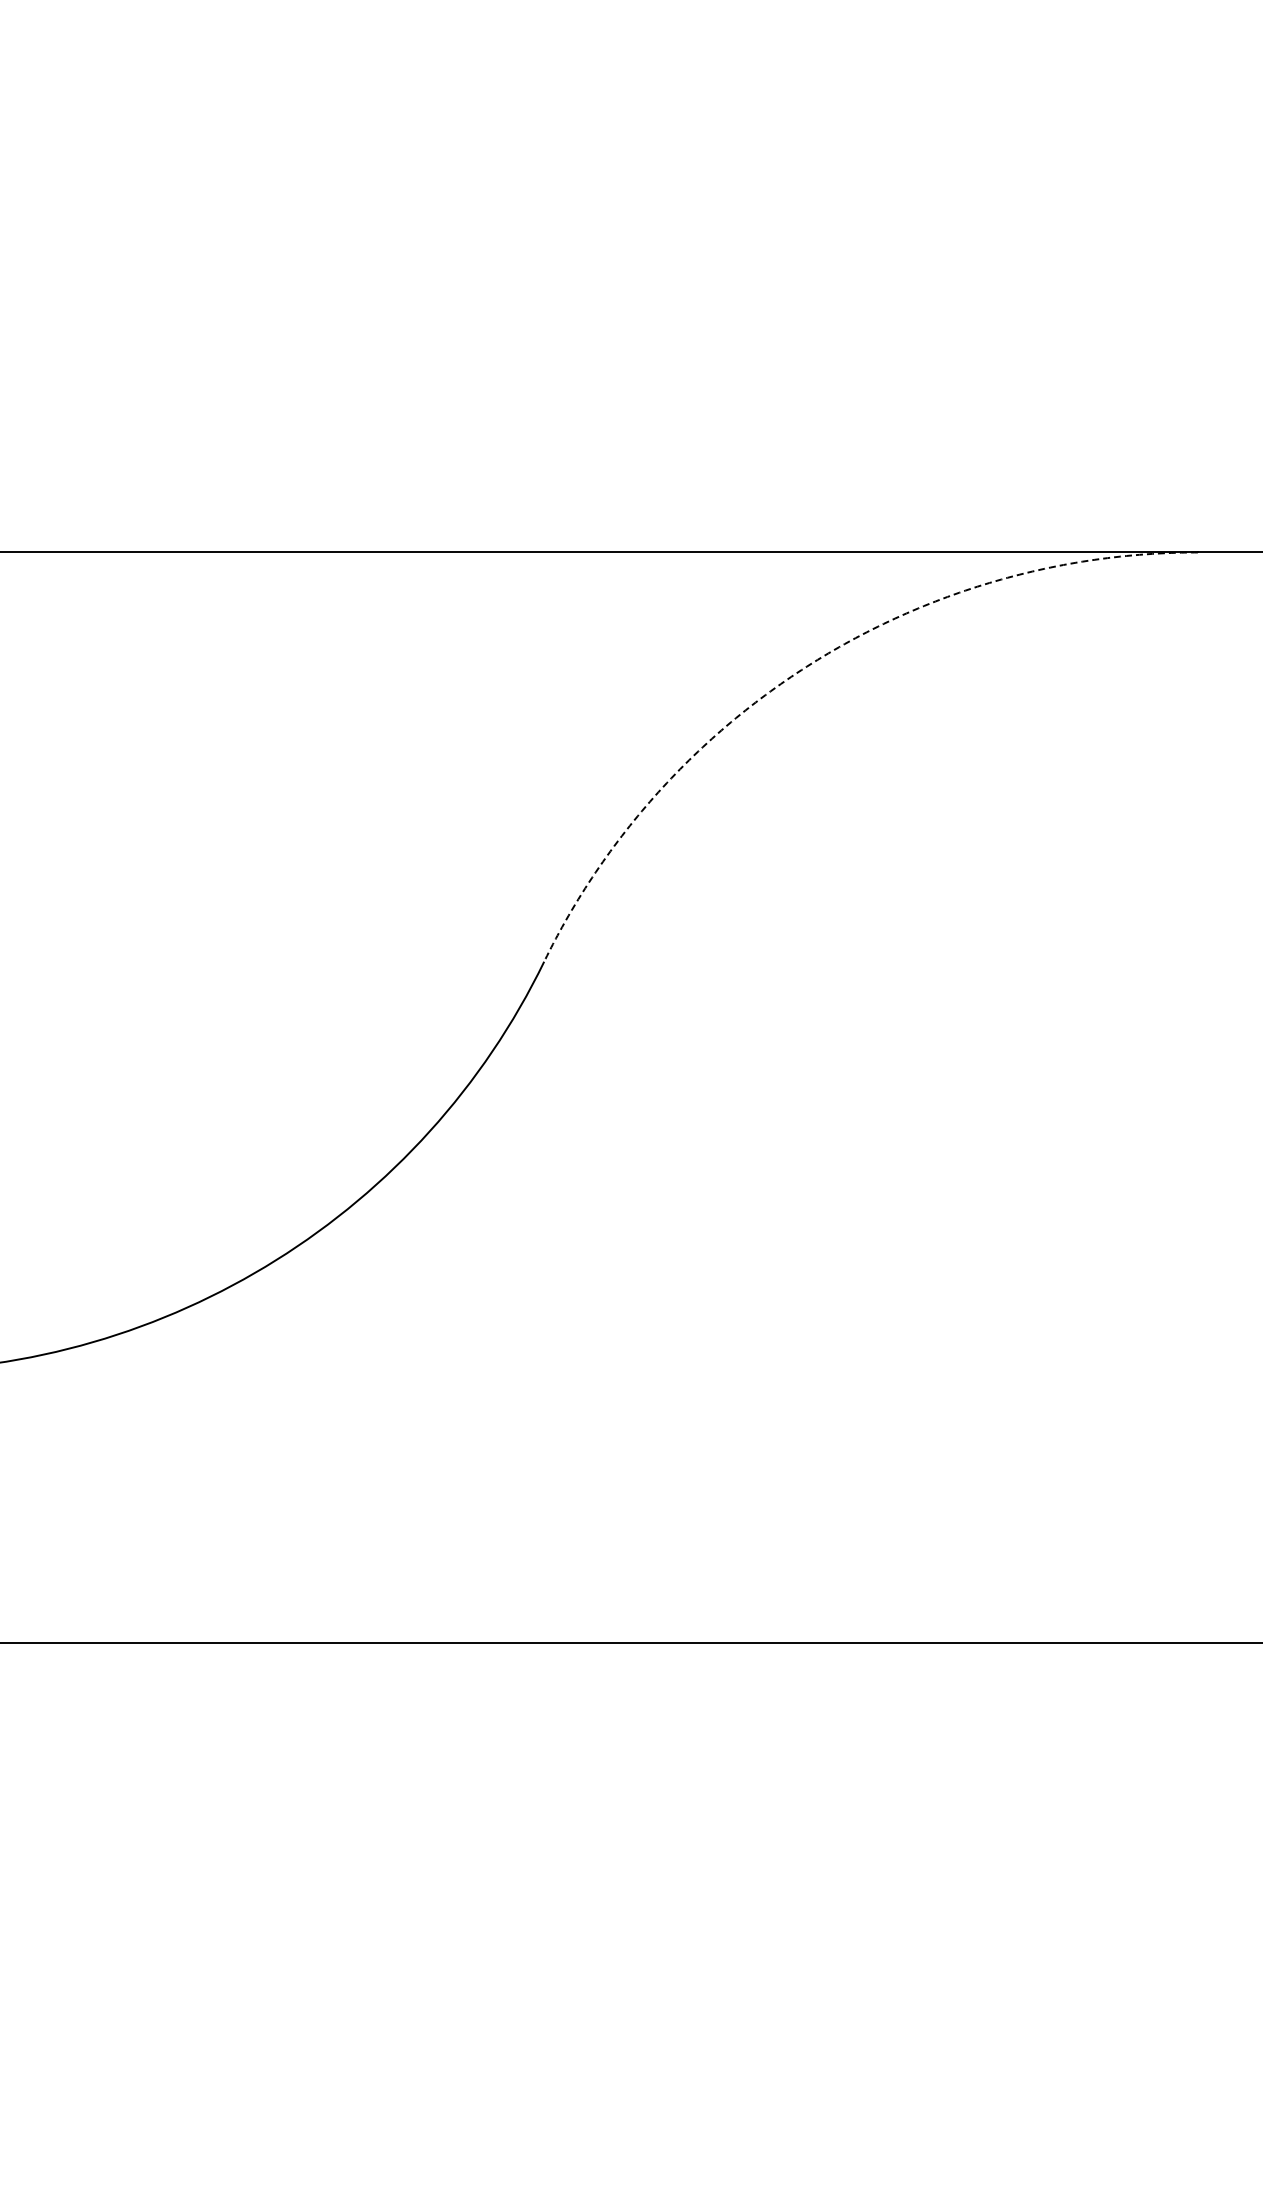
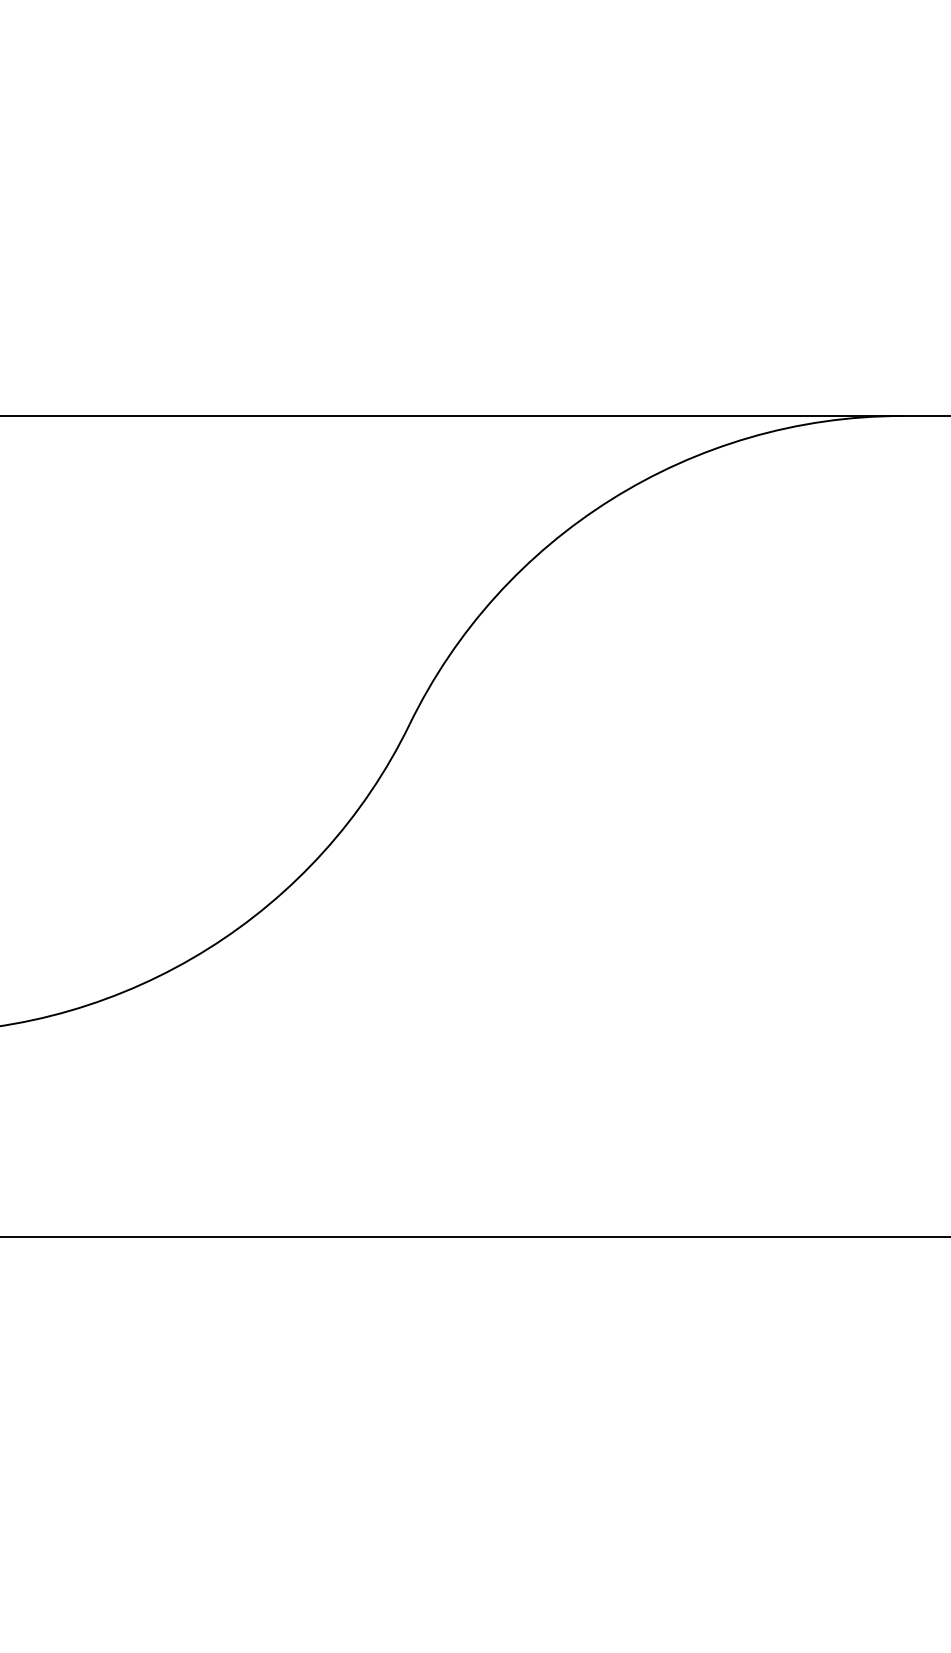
arc: (812, 663) -> (611, 499), dashed -> solid

